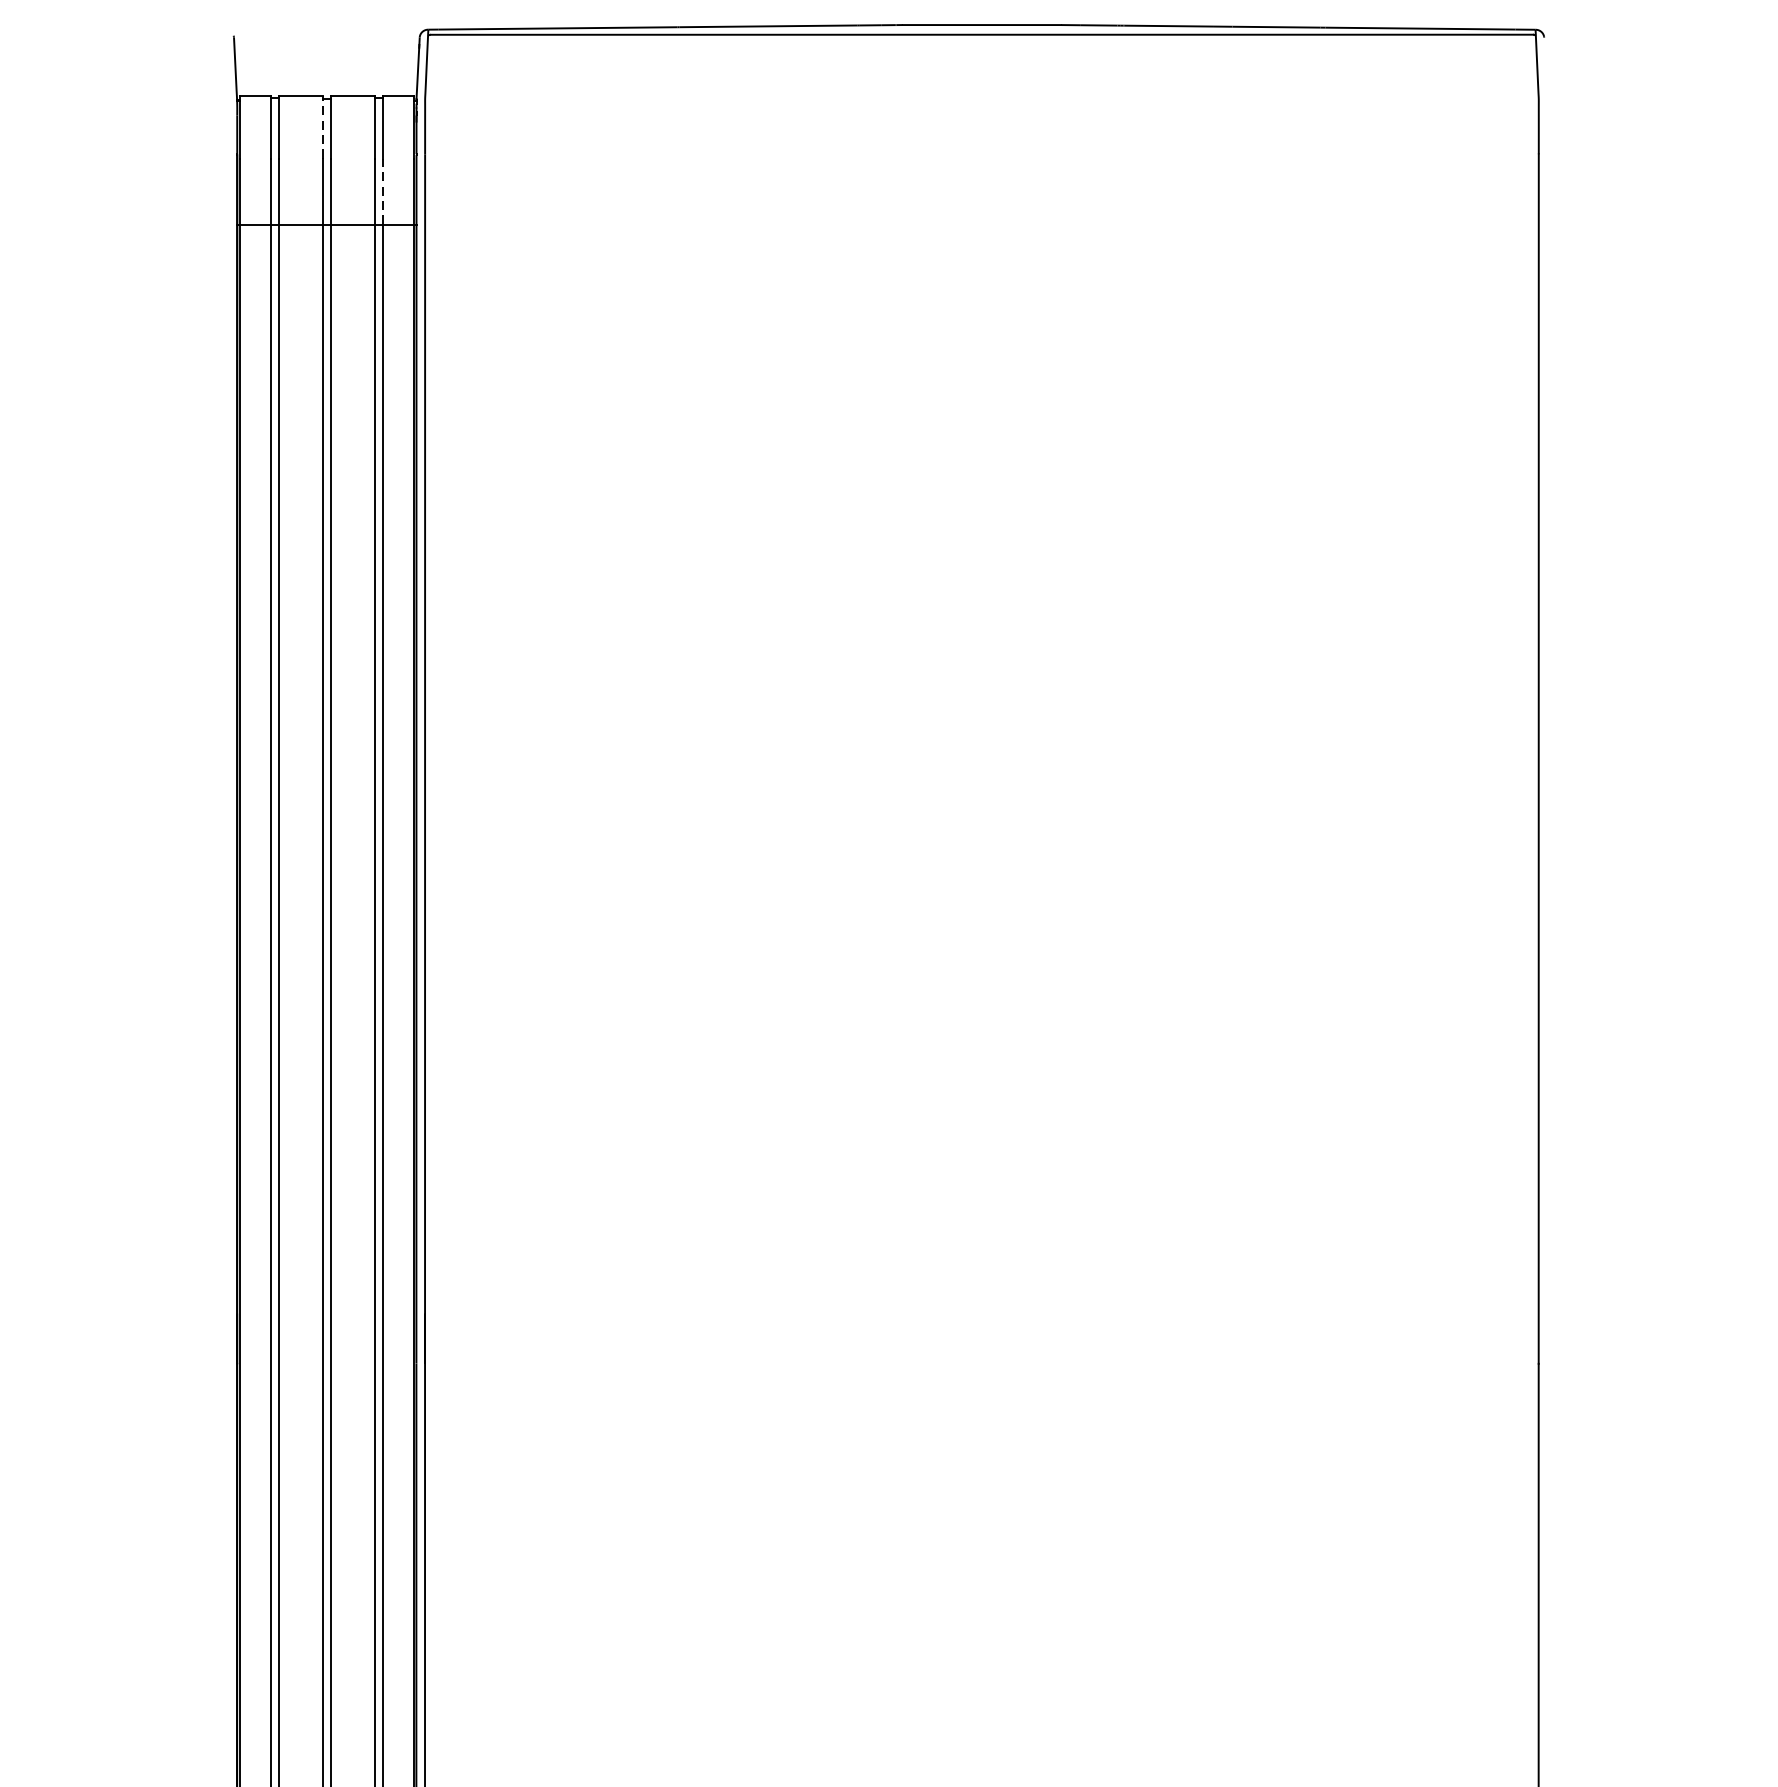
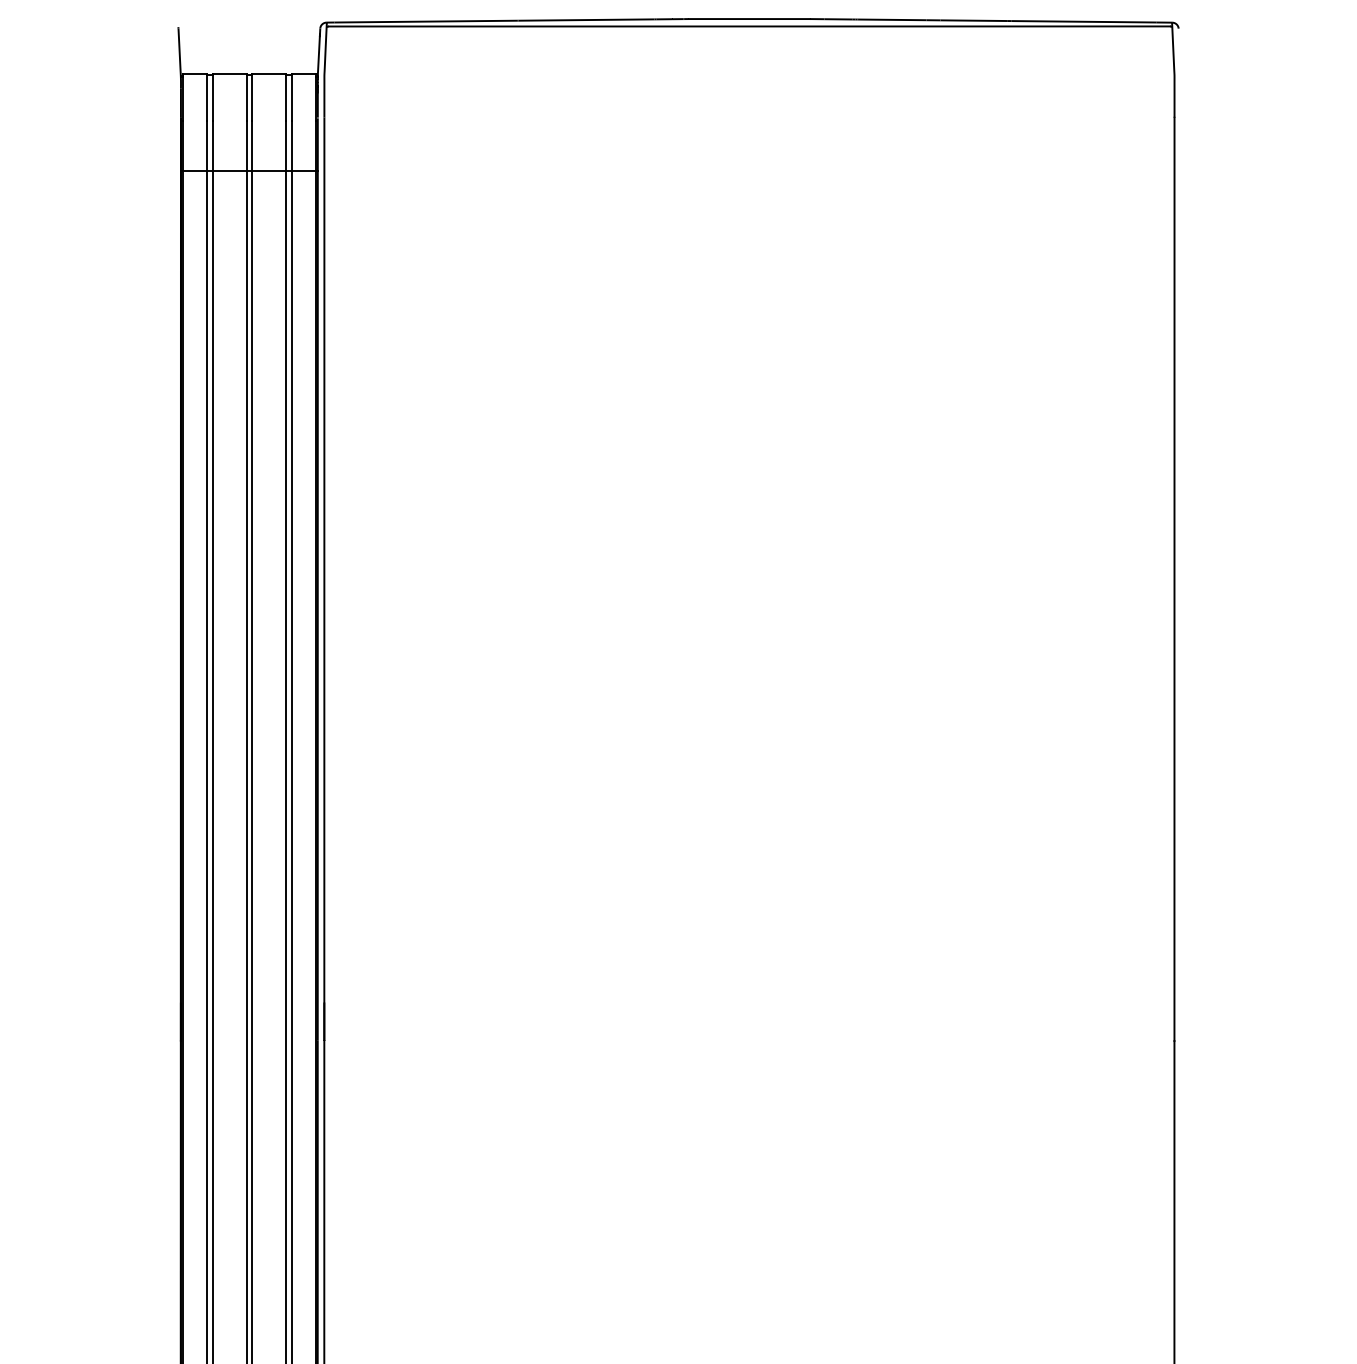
line: (323, 127) -> (246, 97), dashed -> solid
line: (382, 190) -> (291, 145), dashed -> solid

